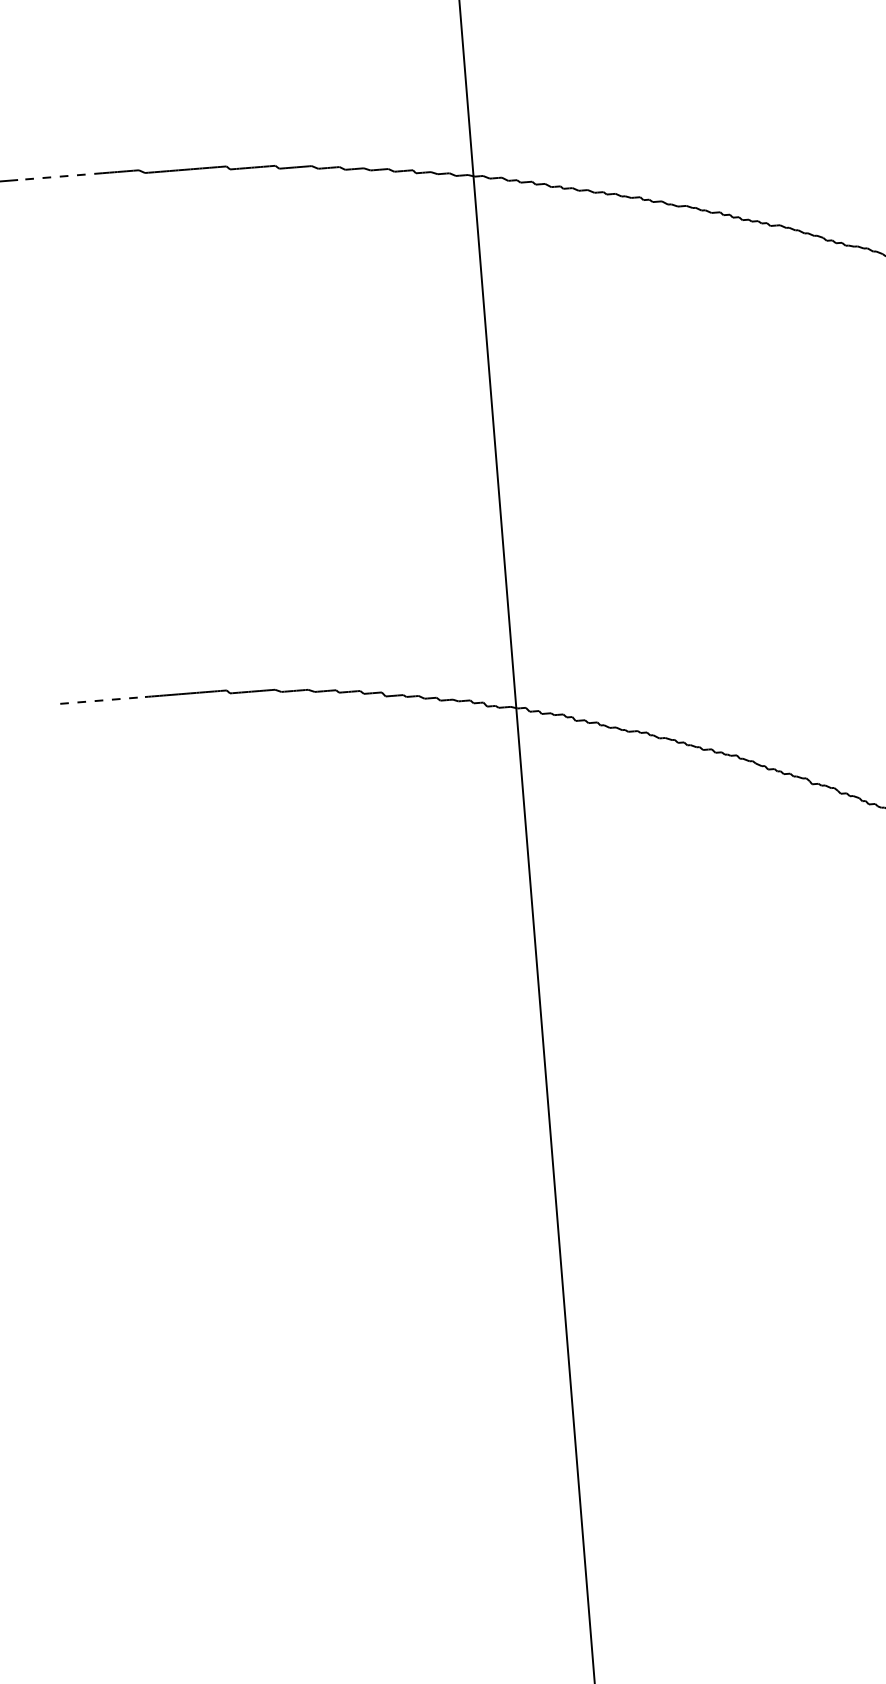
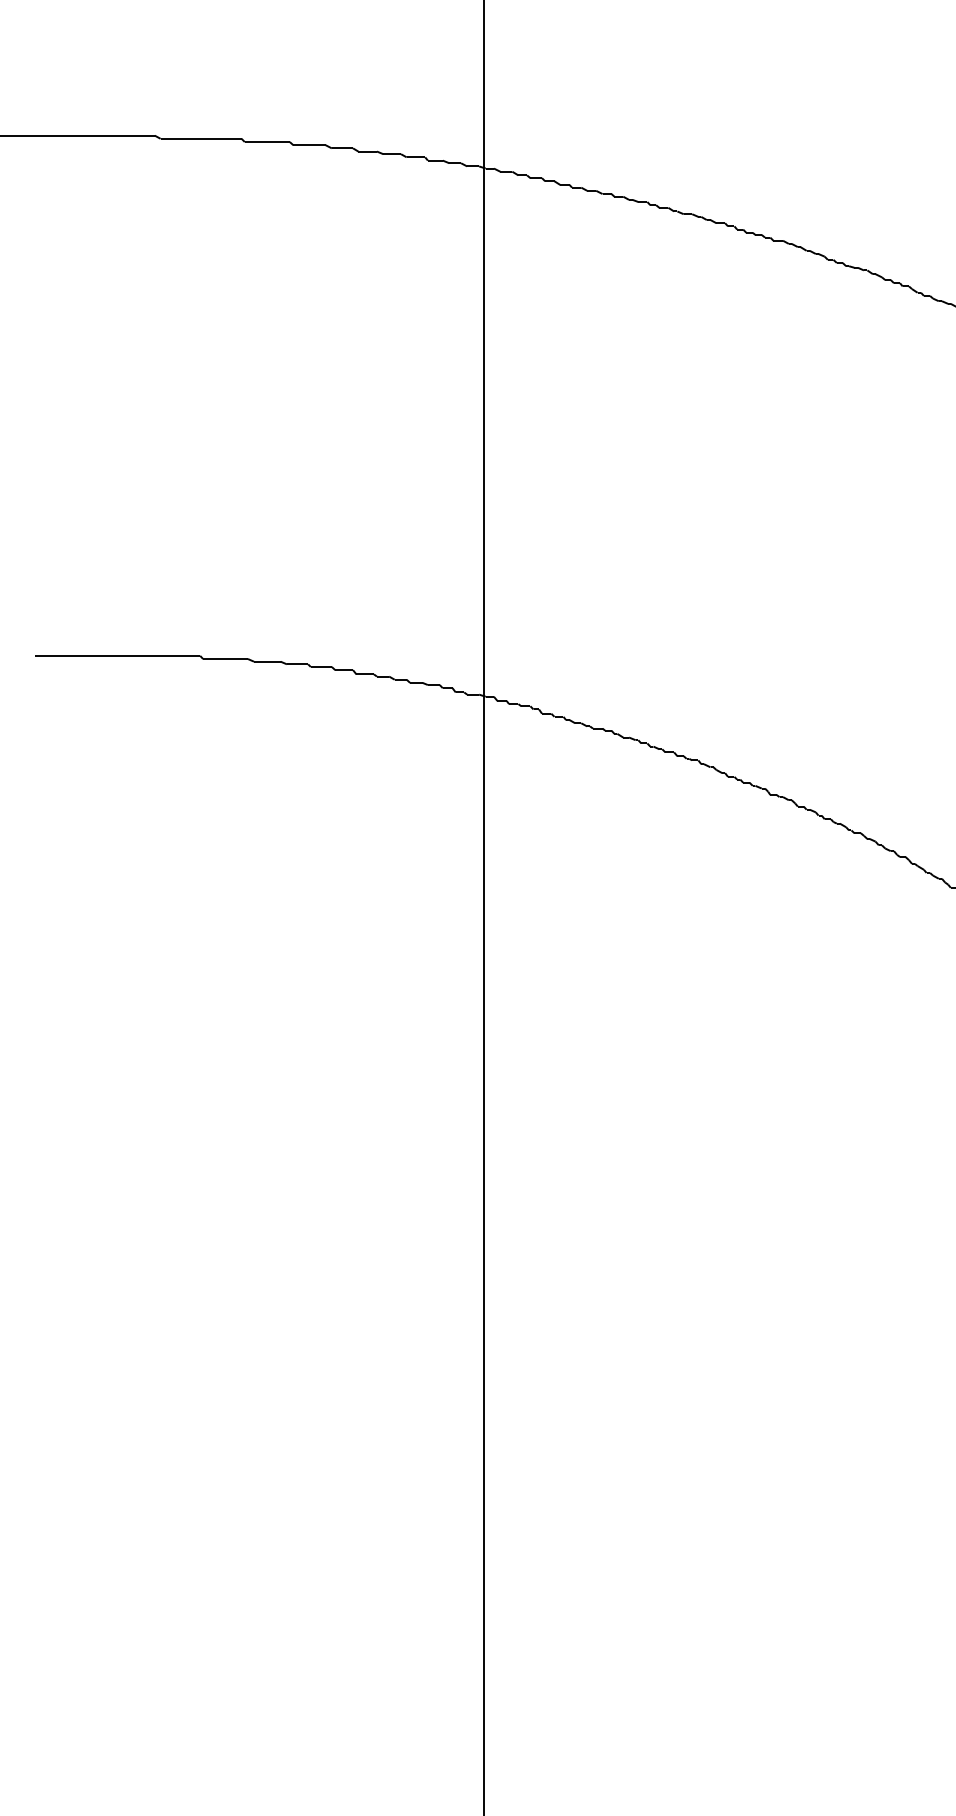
line: (60, 176) -> (76, 135), dashed -> solid
line: (103, 700) -> (77, 655), dashed -> solid

